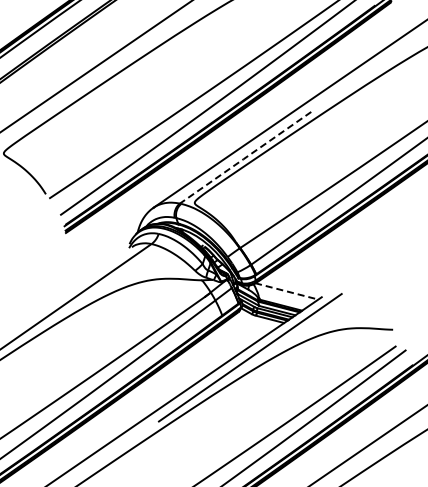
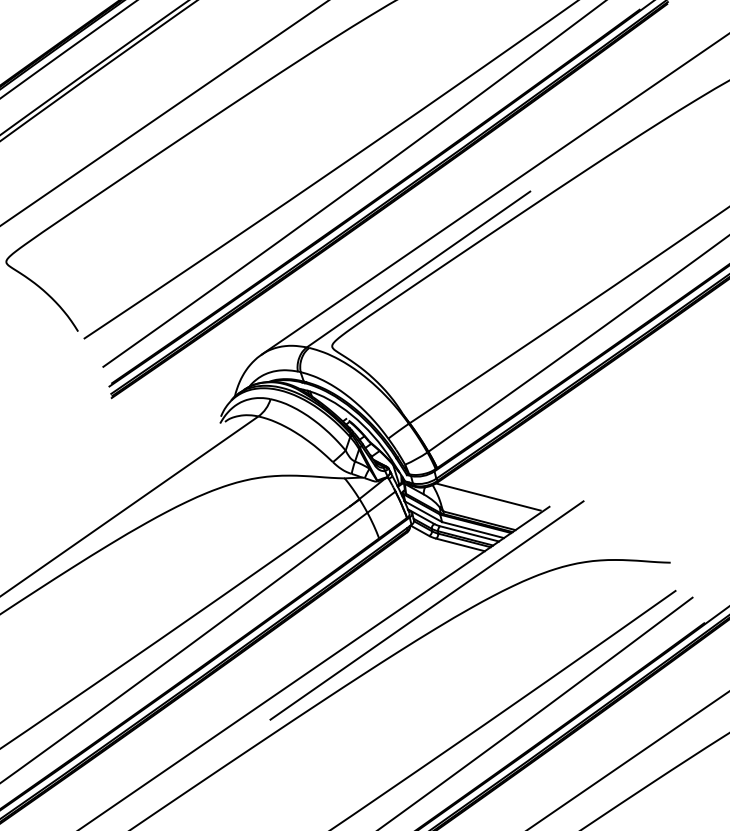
line: (245, 158) -> (418, 270), dashed -> solid
line: (286, 291) -> (488, 497), dashed -> solid

